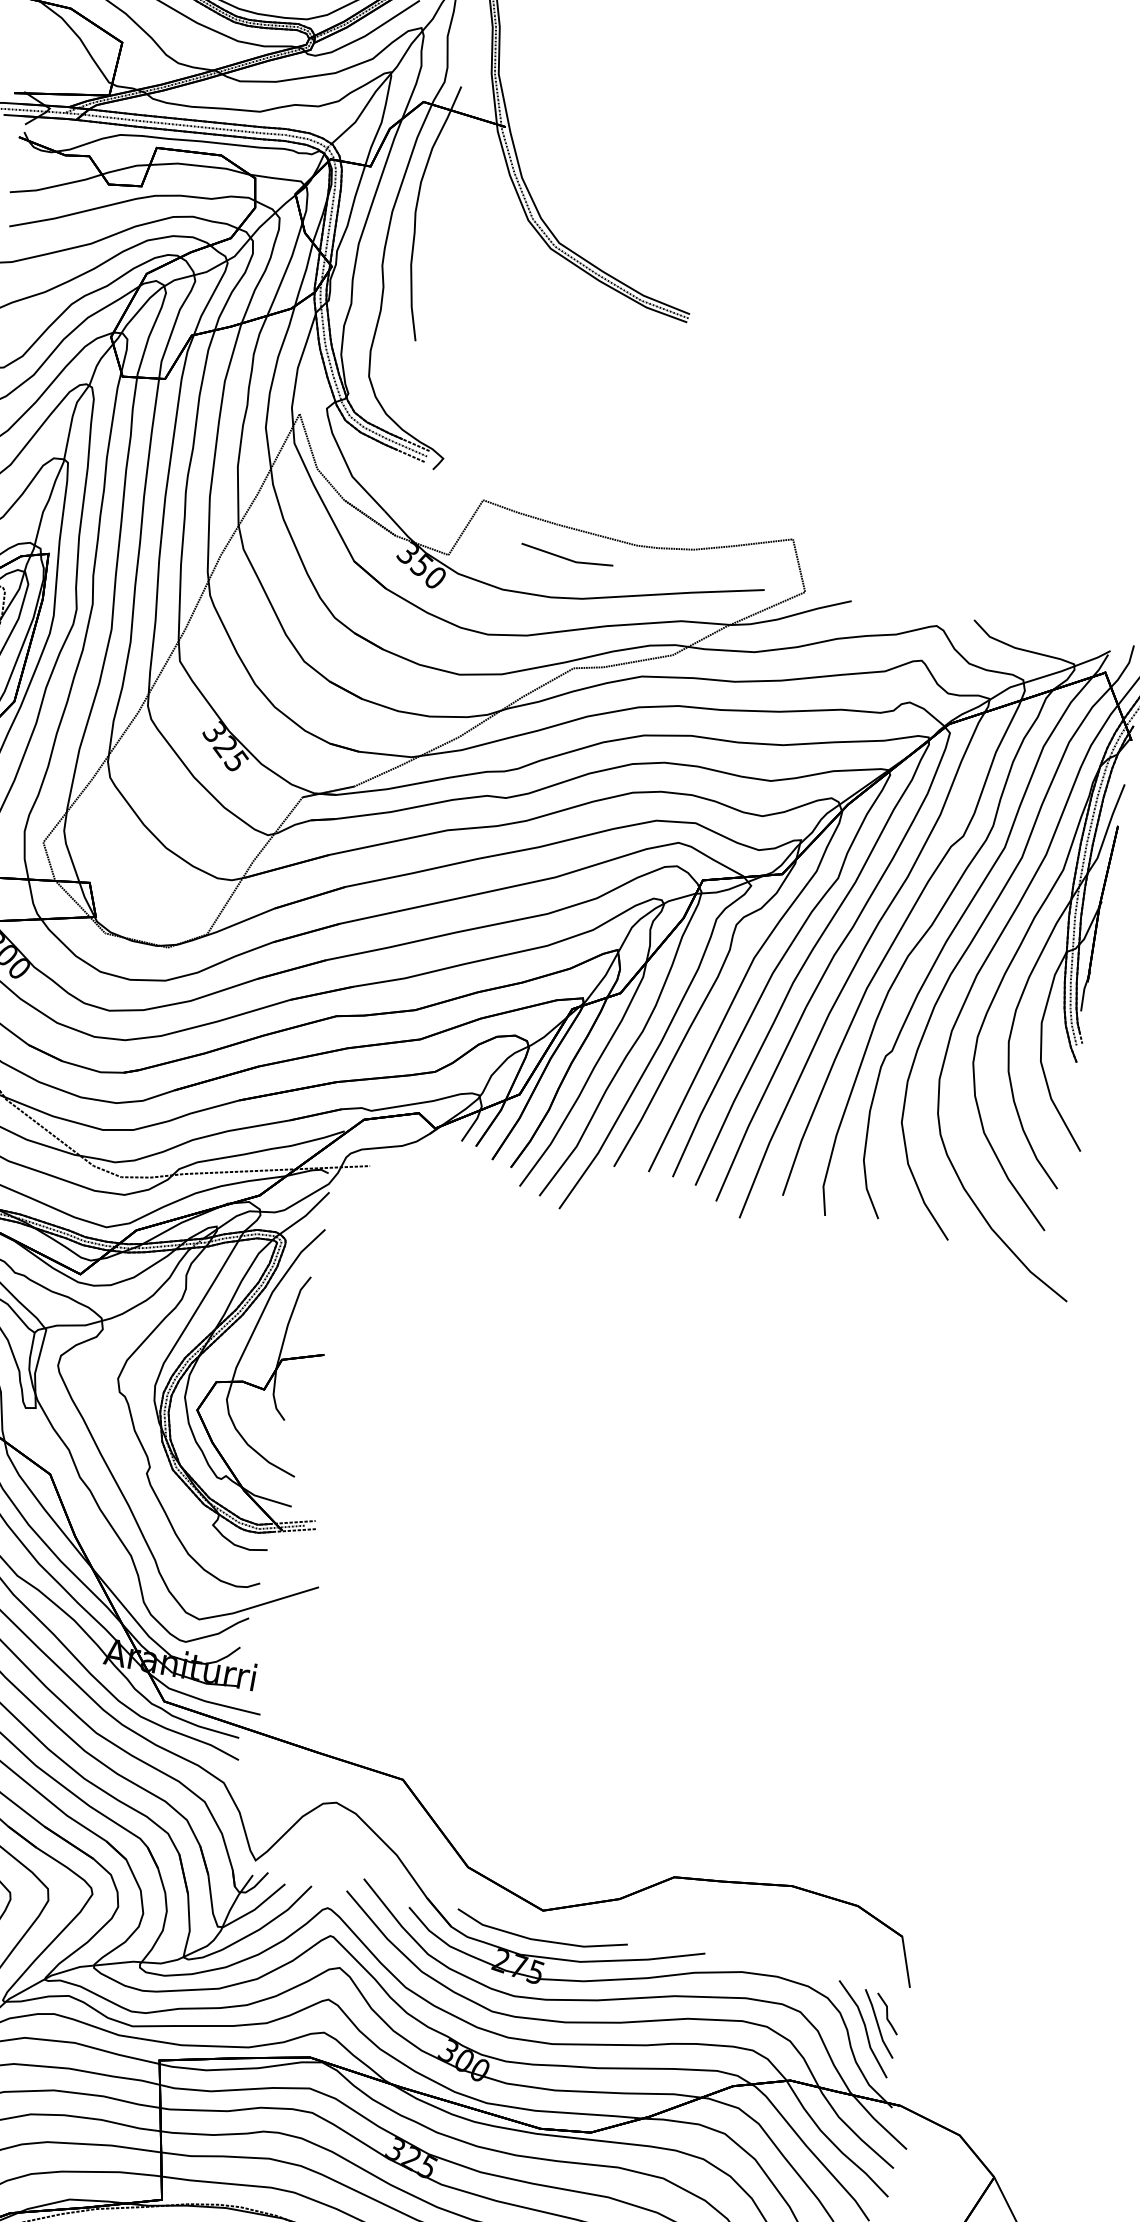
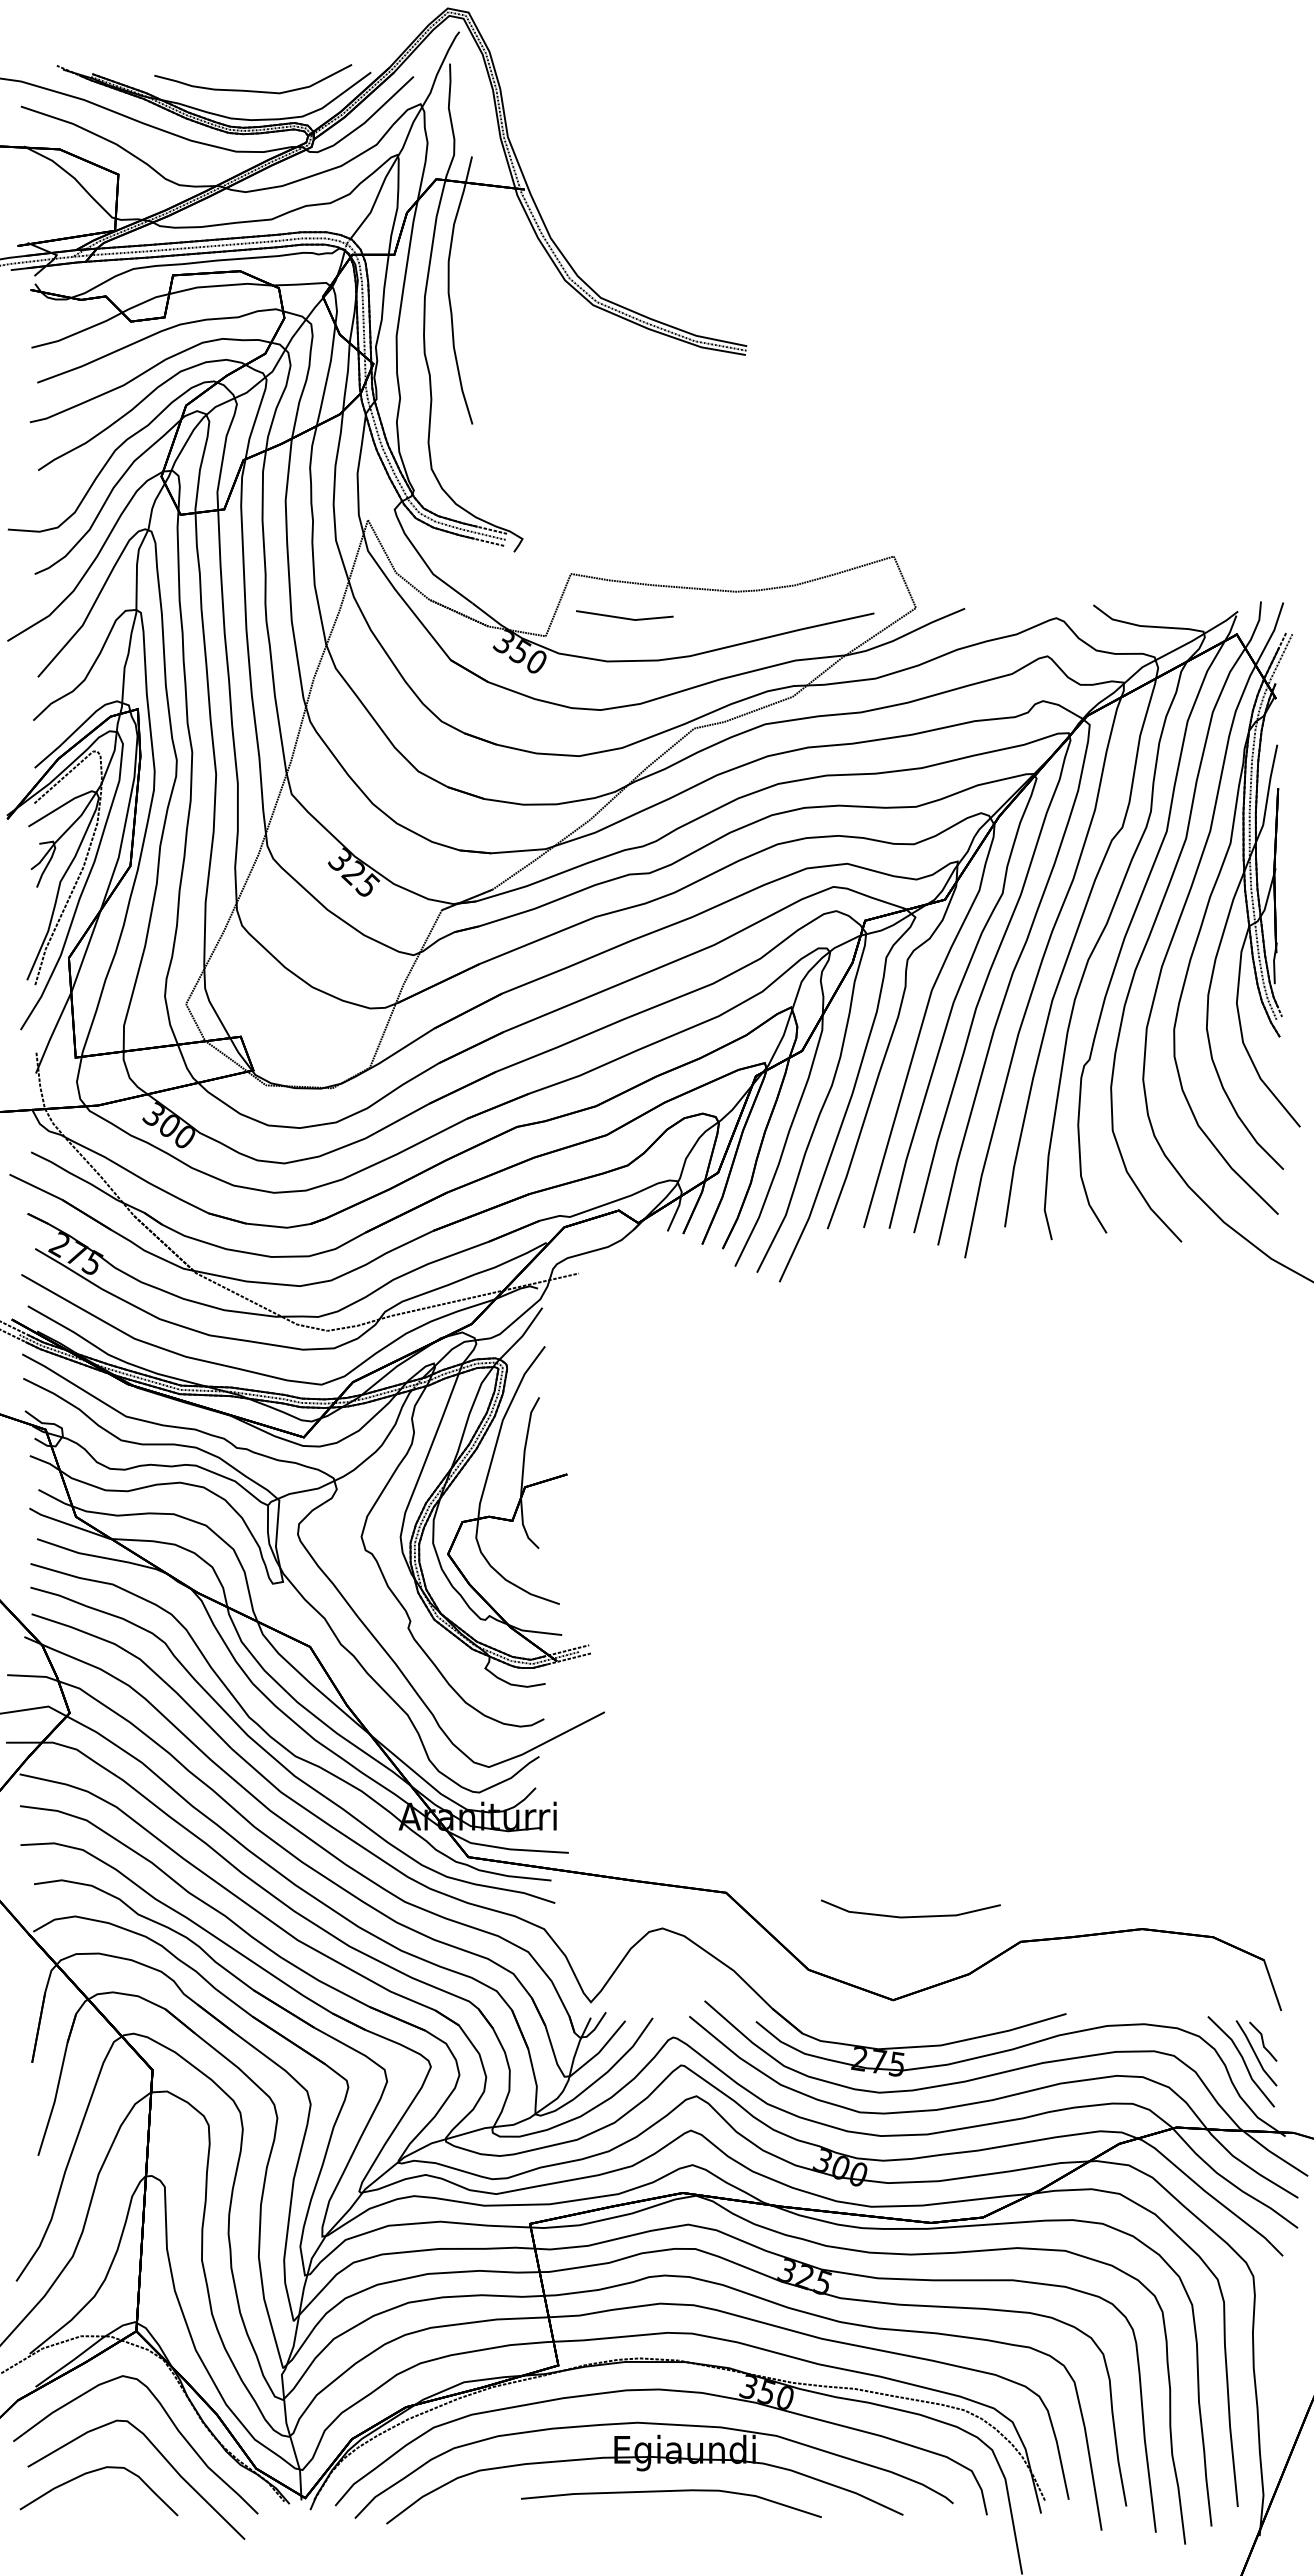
line: (566, 558) -> (624, 617), moved
line: (540, 1939) -> (910, 1916), moved

